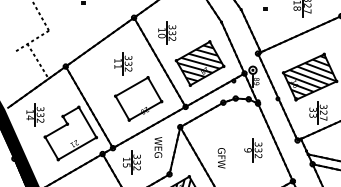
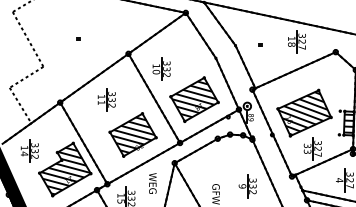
line: (38, 61) -> (20, 105), moved
part: (123, 63) -> (106, 99), moved
hatch: (139, 98) -> (133, 134), added
hatch: (71, 132) -> (65, 168), added

